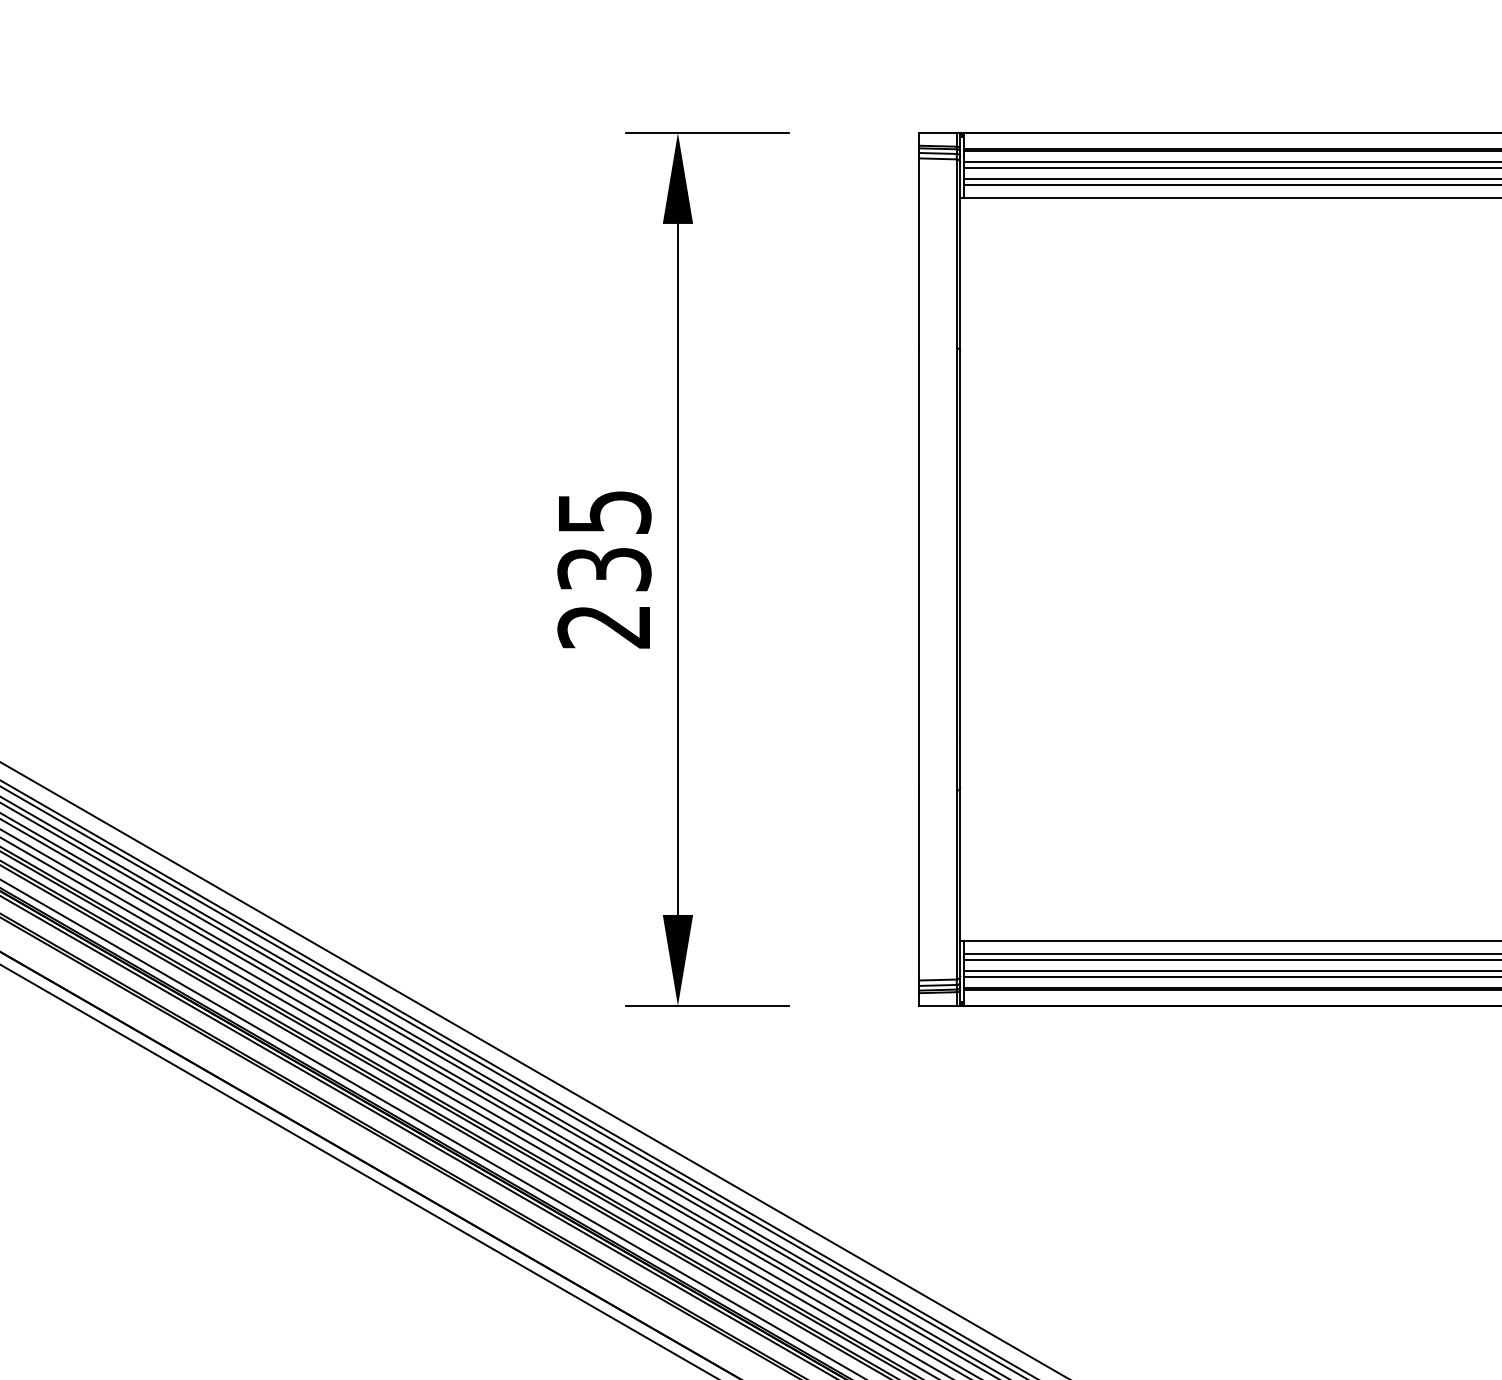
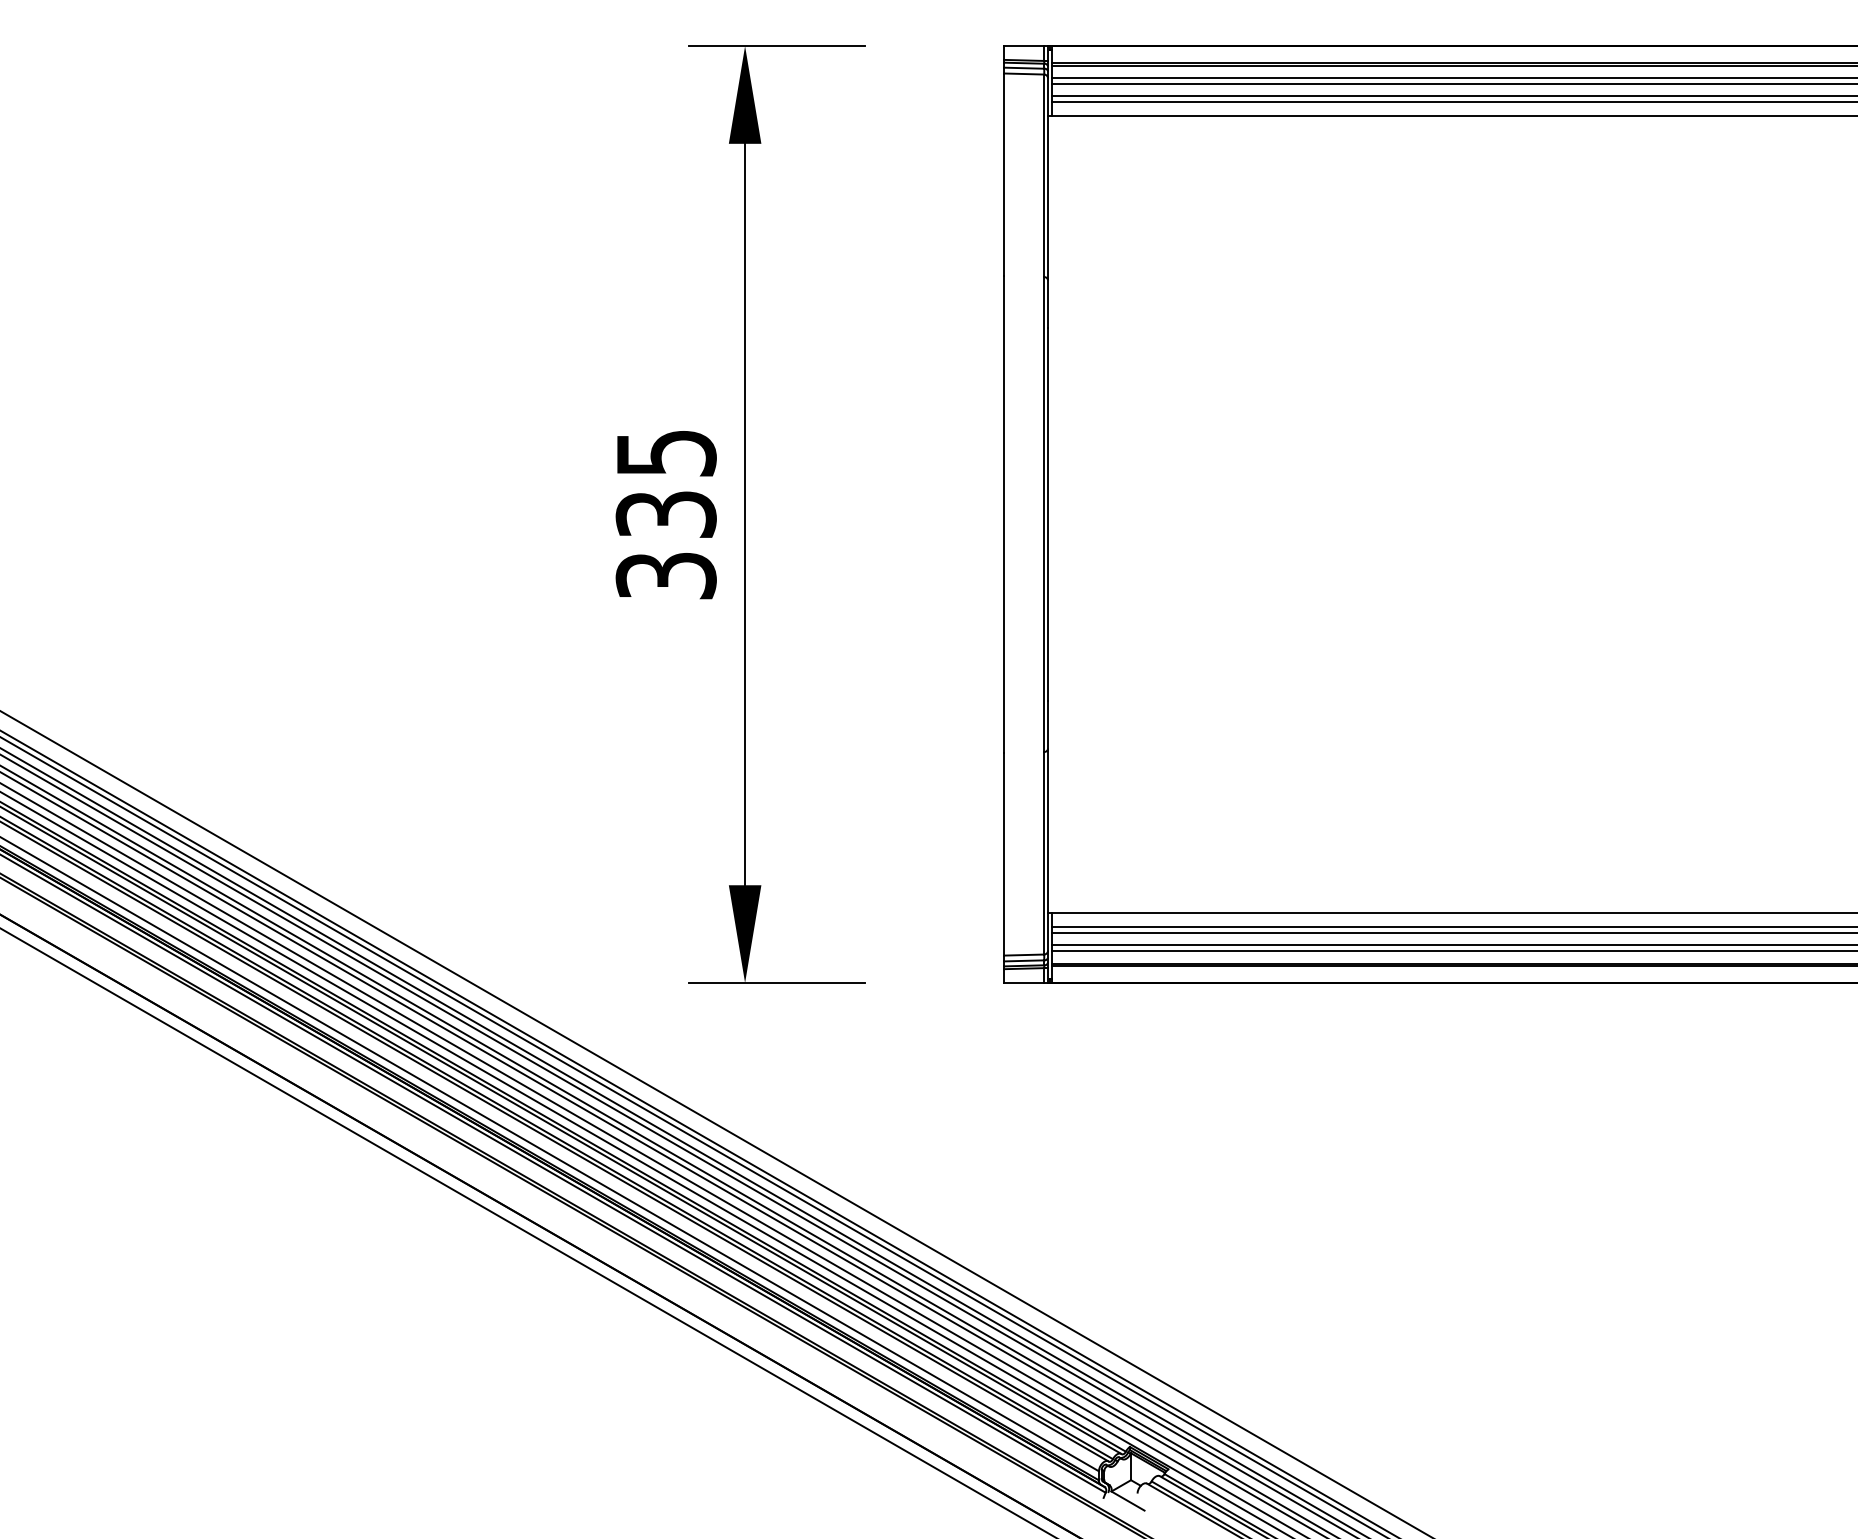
text: (603, 627) -> (665, 576), 235 -> 335

